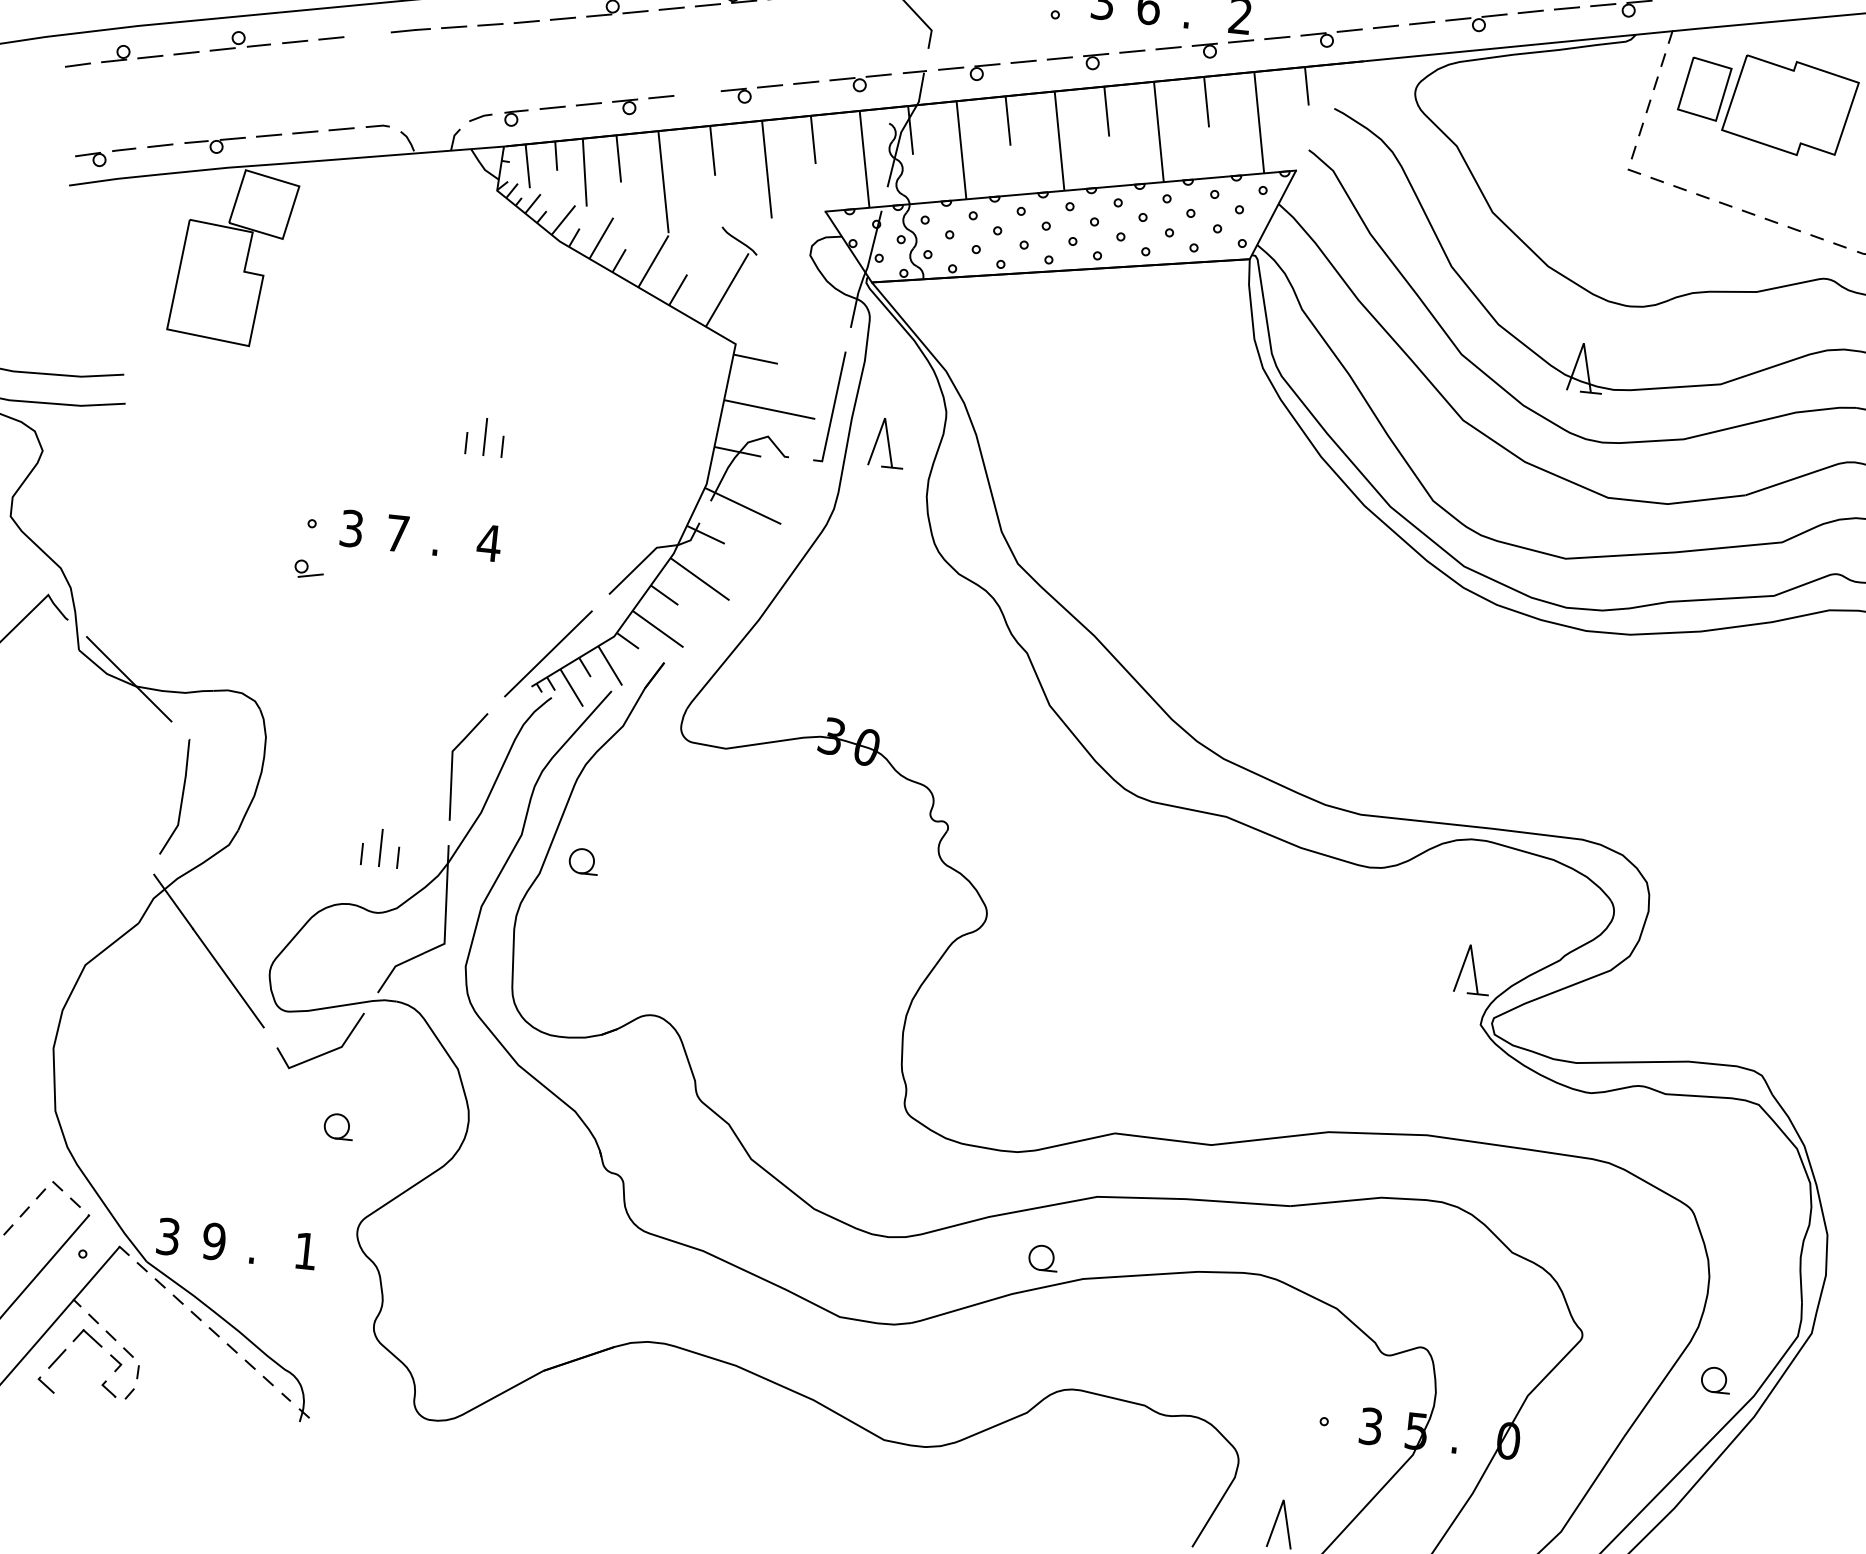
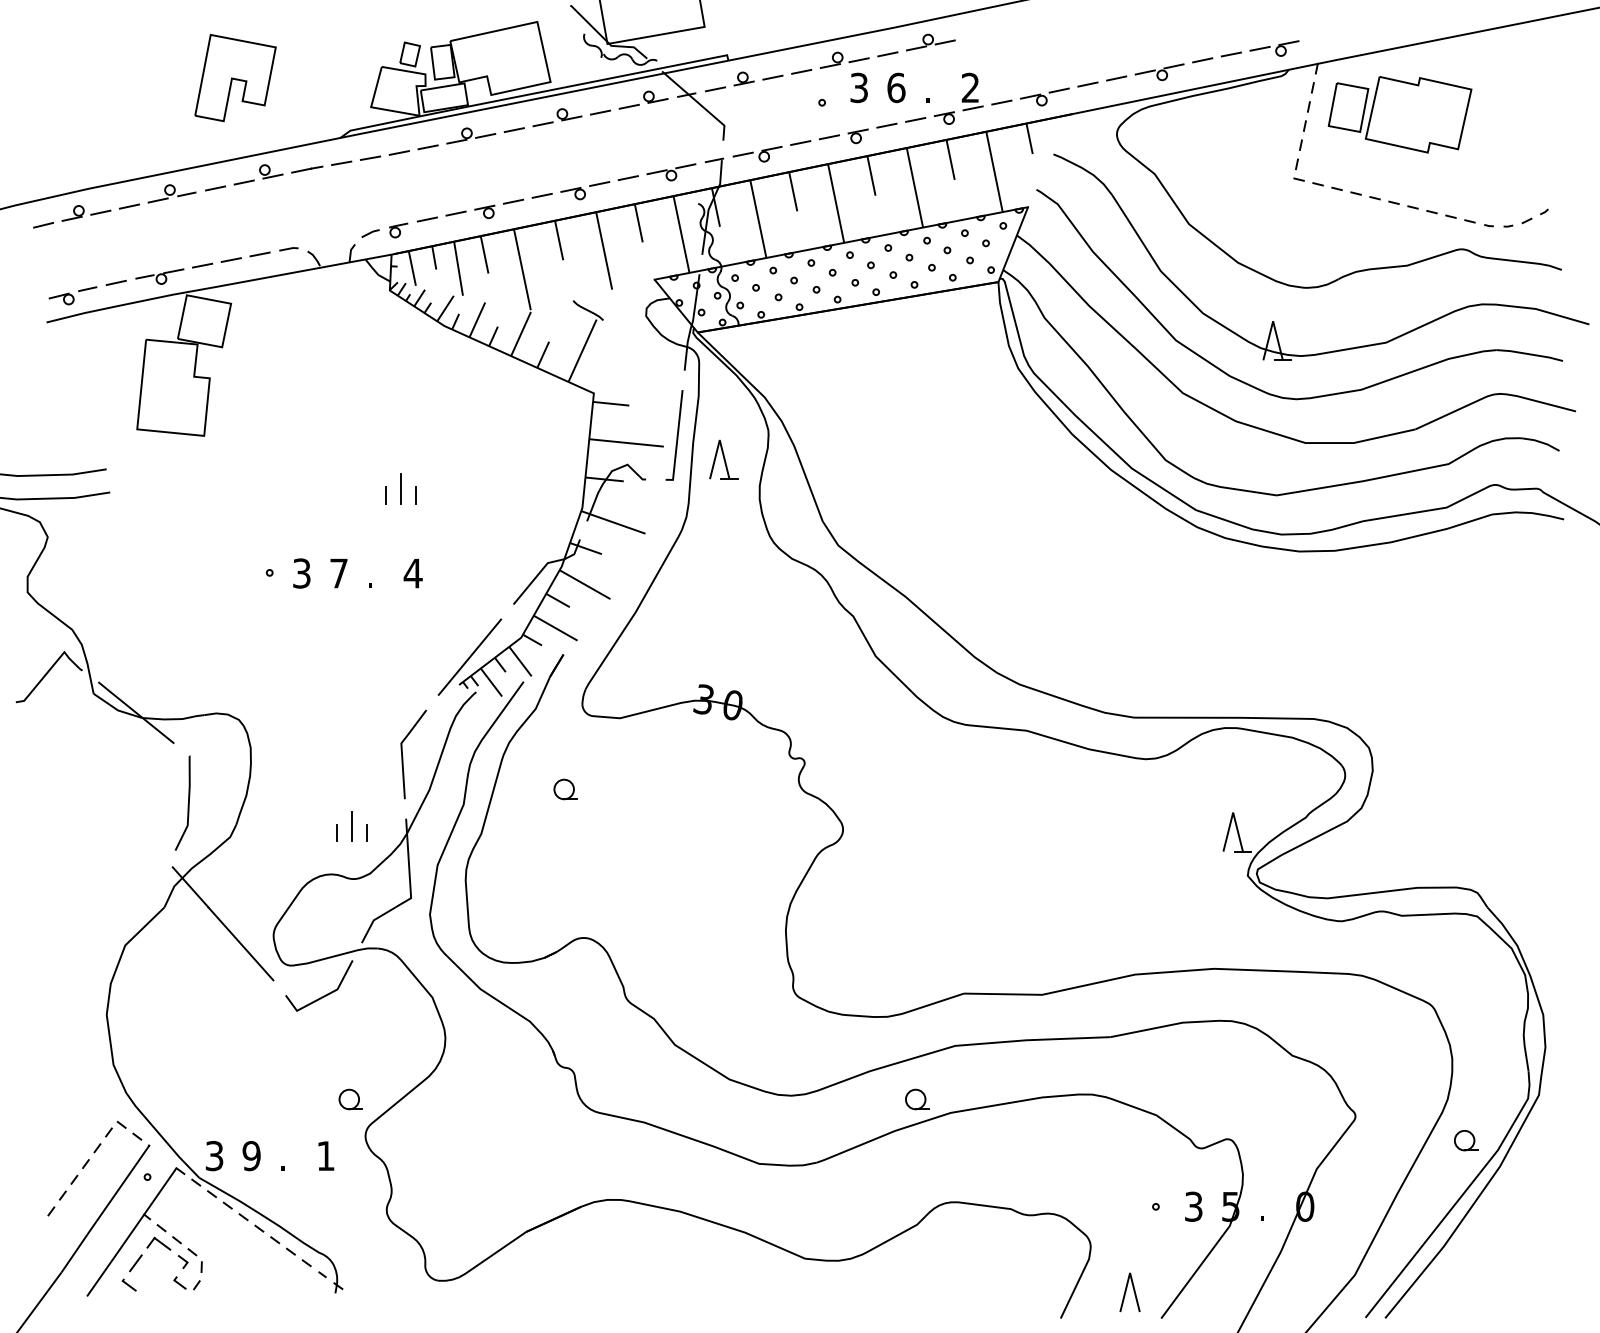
line: (696, 92) -> (541, 195), added
part: (309, 569) -> (271, 171), moved
part: (583, 861) -> (565, 789), moved
part: (338, 1126) -> (350, 1099), moved

